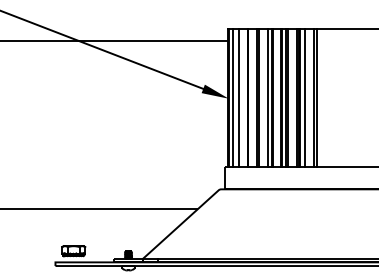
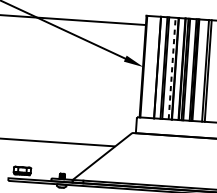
line: (232, 97) -> (146, 66), removed
line: (239, 97) -> (151, 66), removed
line: (267, 97) -> (171, 68), solid -> dashed
line: (304, 97) -> (198, 69), removed

